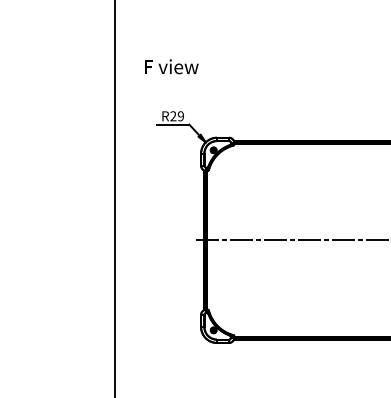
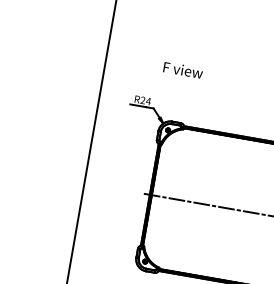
text: (171, 66) -> (182, 69), moved
text: (180, 116) -> (148, 101), R29 -> R24

